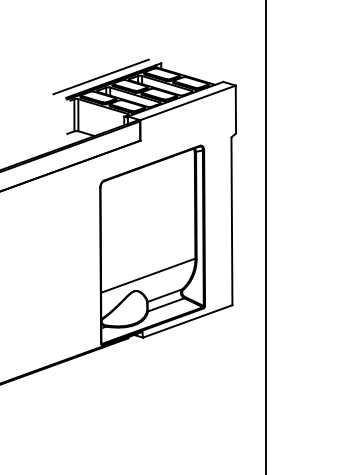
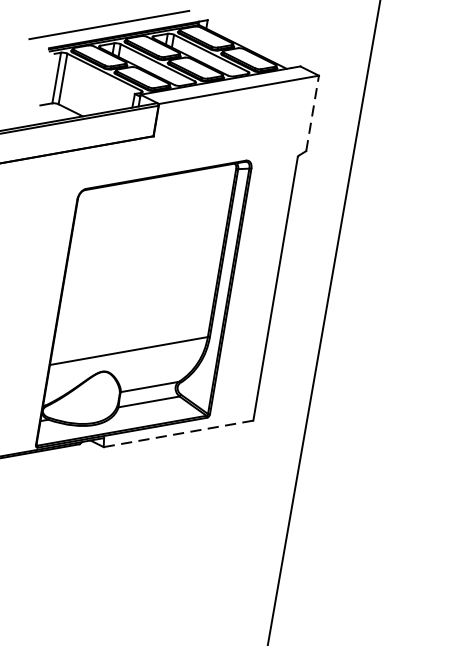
line: (235, 109) -> (312, 113), solid -> dashed
line: (187, 321) -> (178, 433), solid -> dashed

